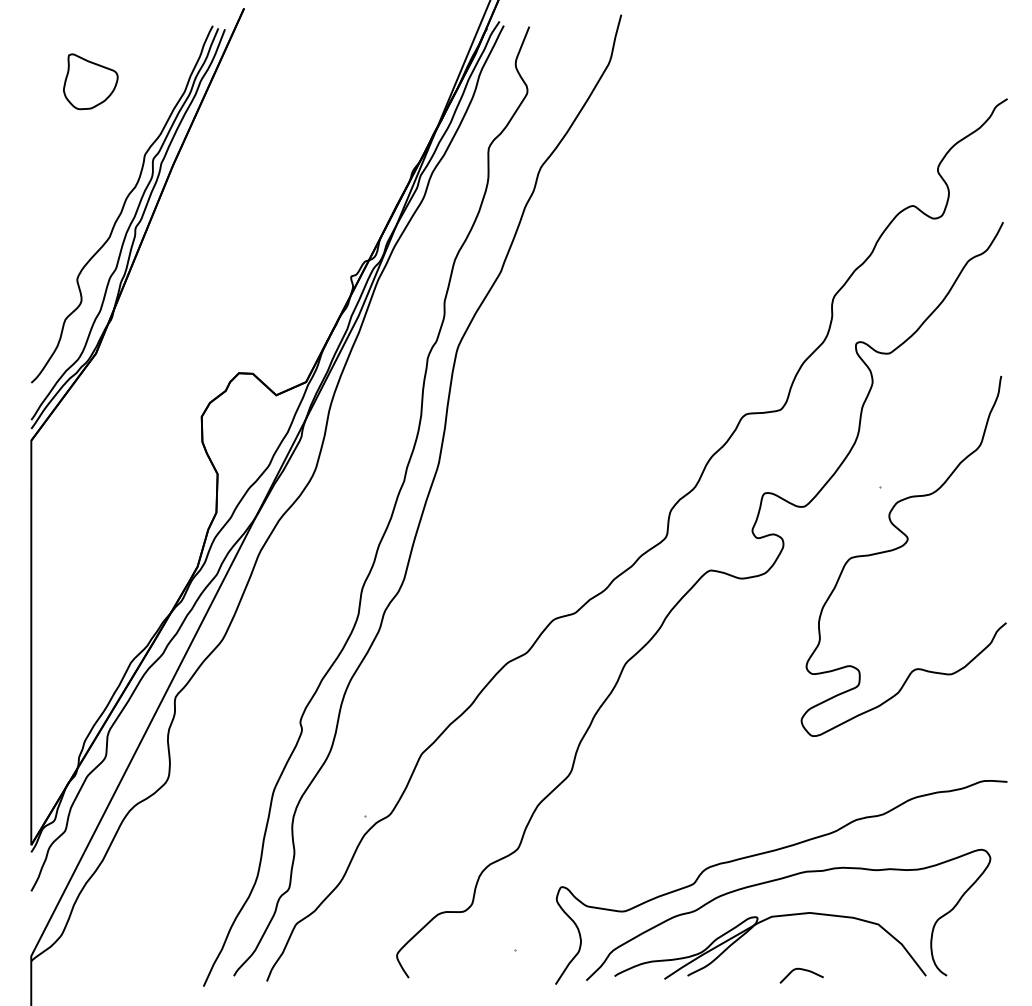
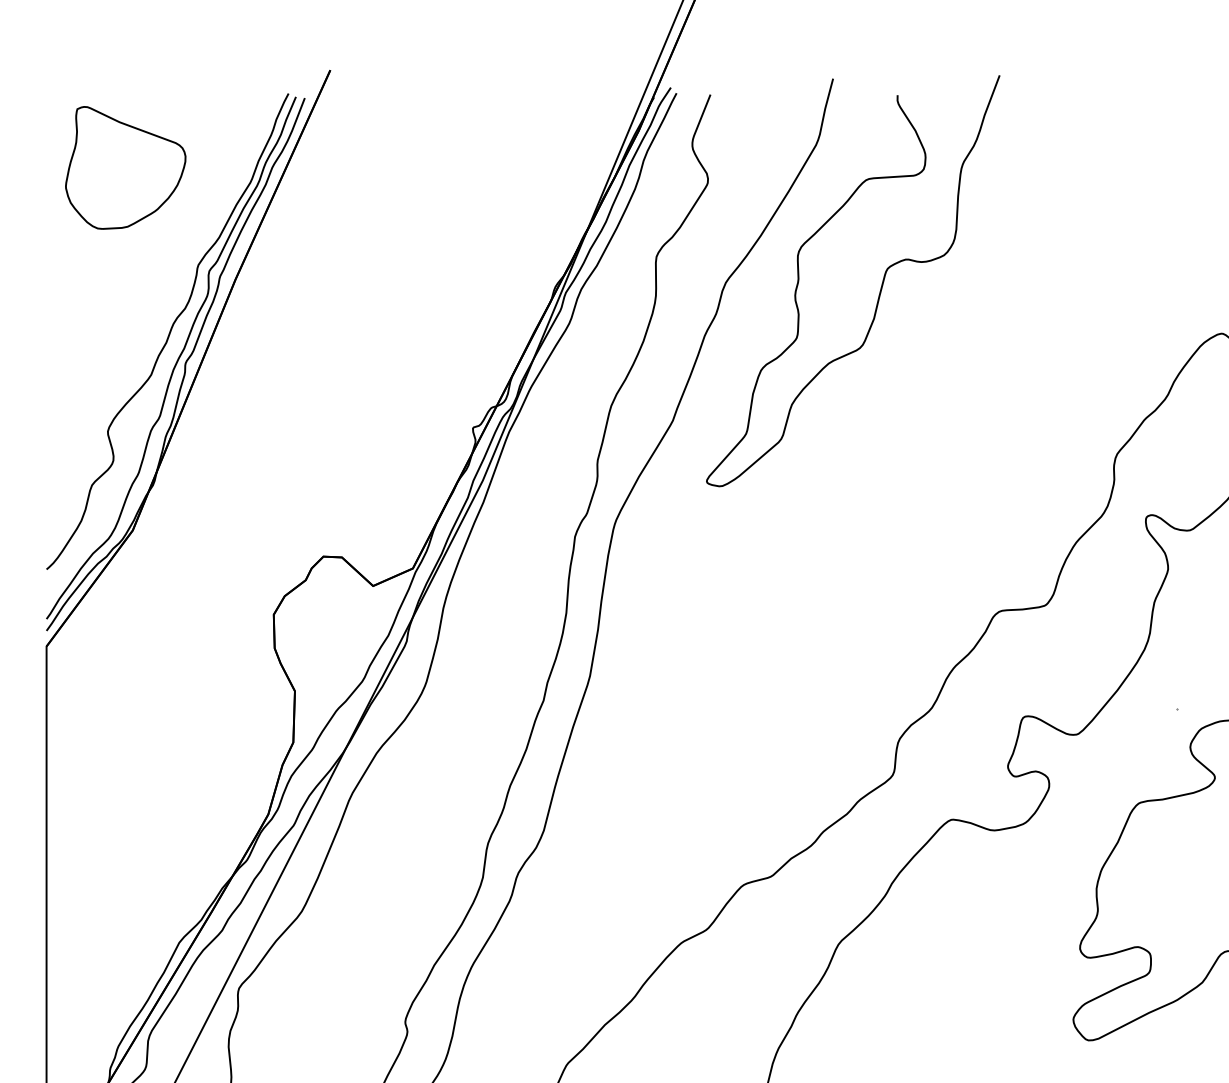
part: (90, 81) -> (125, 167), size x1.67
curve: (656, 171) -> (880, 287), added

